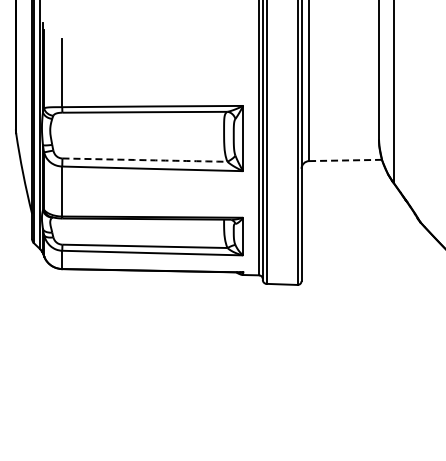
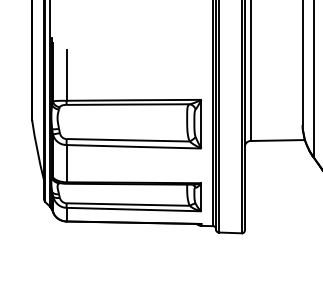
arc: (144, 160) -> (127, 140), dashed -> solid
line: (345, 160) -> (277, 140), dashed -> solid

